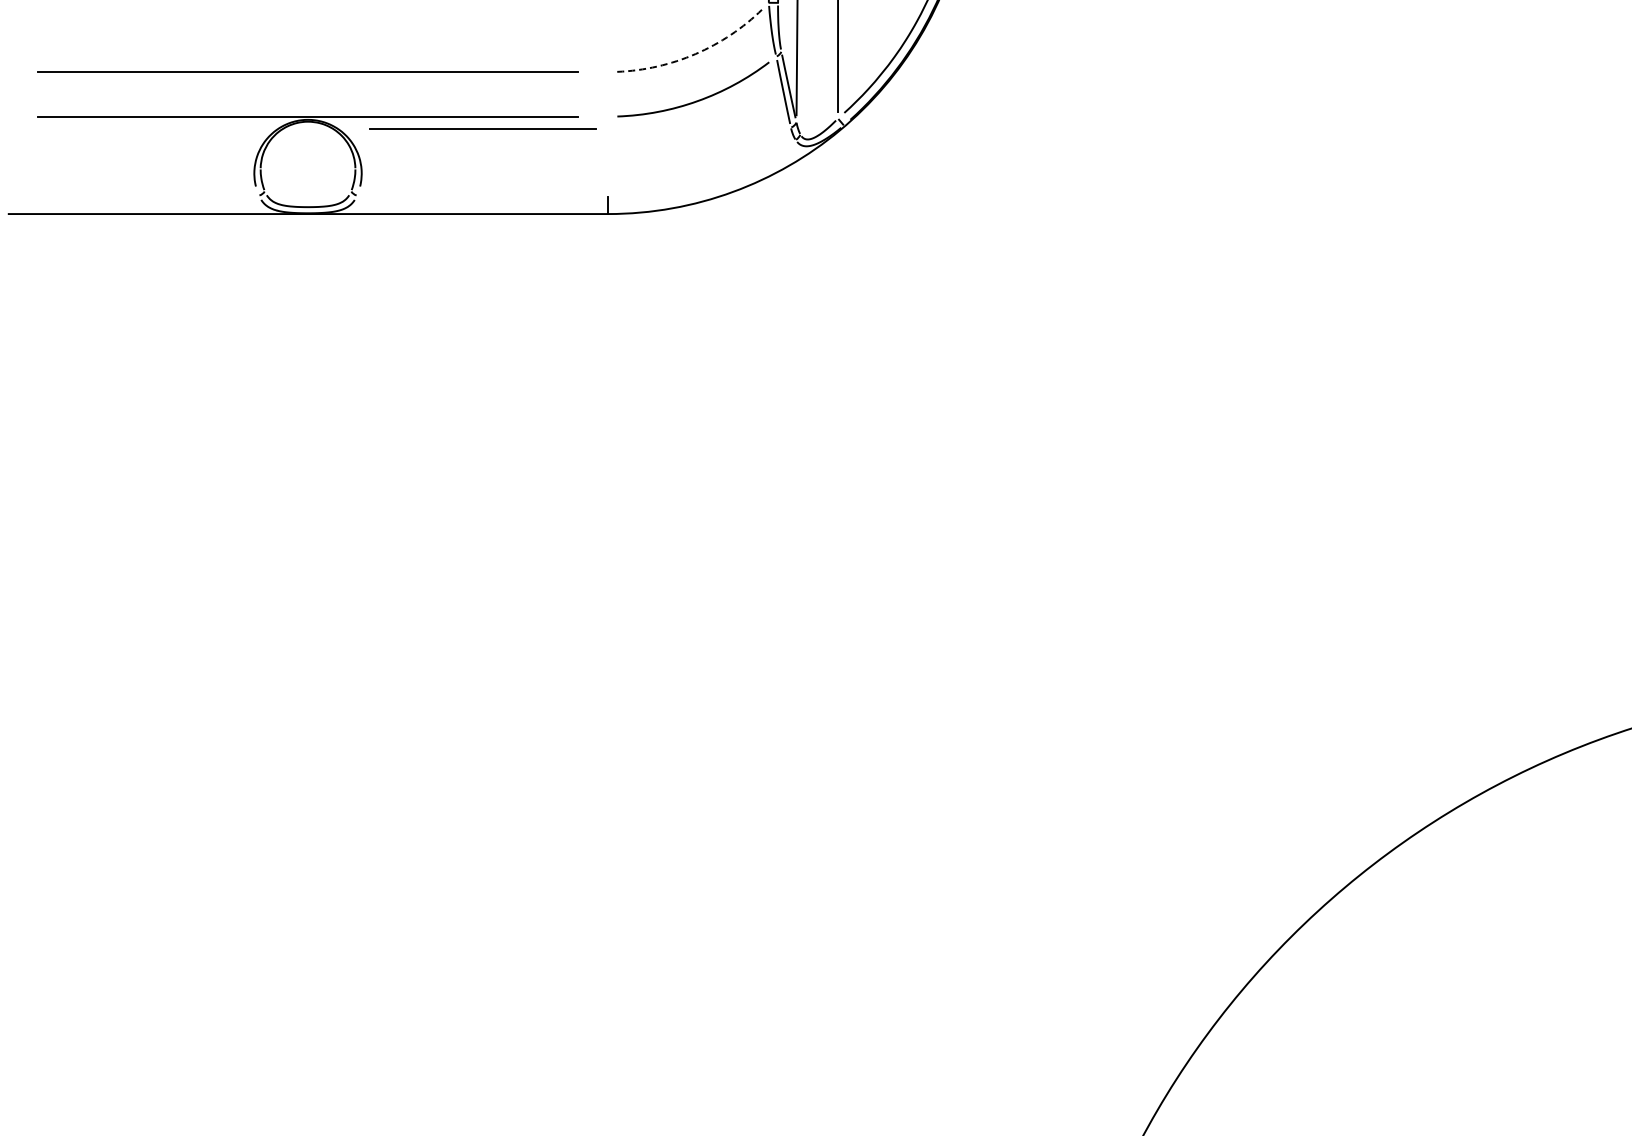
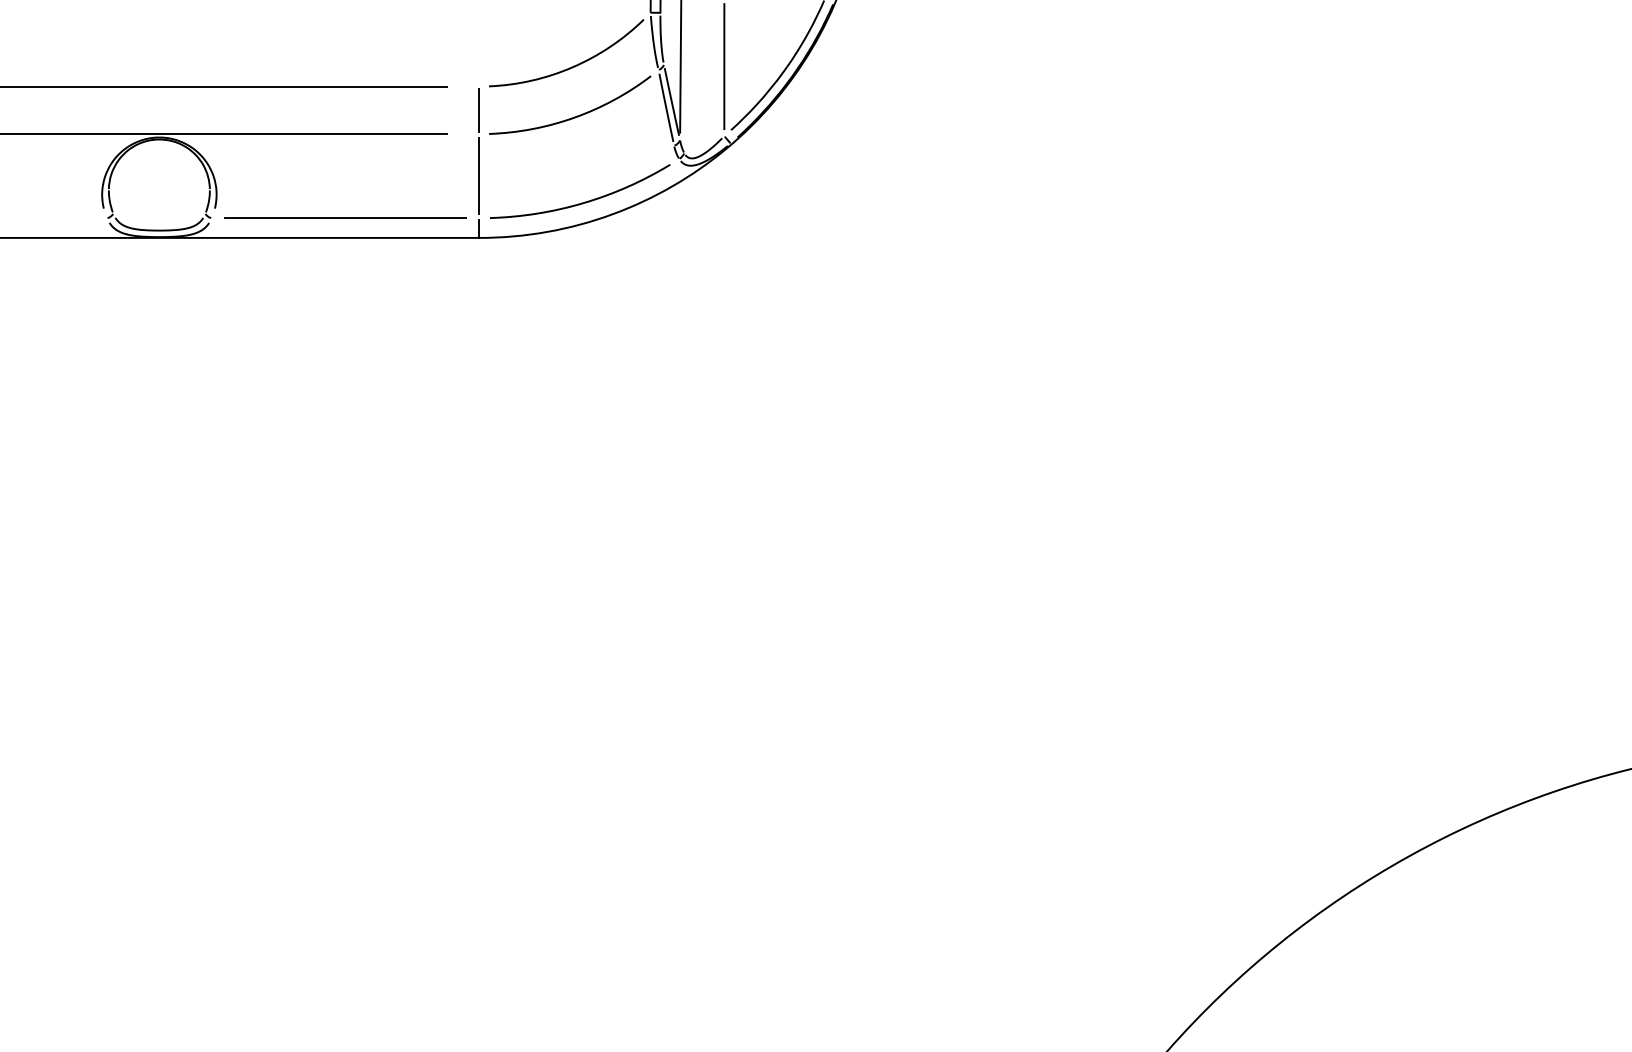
arc: (695, 54) -> (572, 67), dashed -> solid
line: (608, 94) -> (479, 110), added
line: (482, 128) -> (345, 218), moved
line: (608, 155) -> (479, 175), added
arc: (704, 180) -> (582, 202), added

